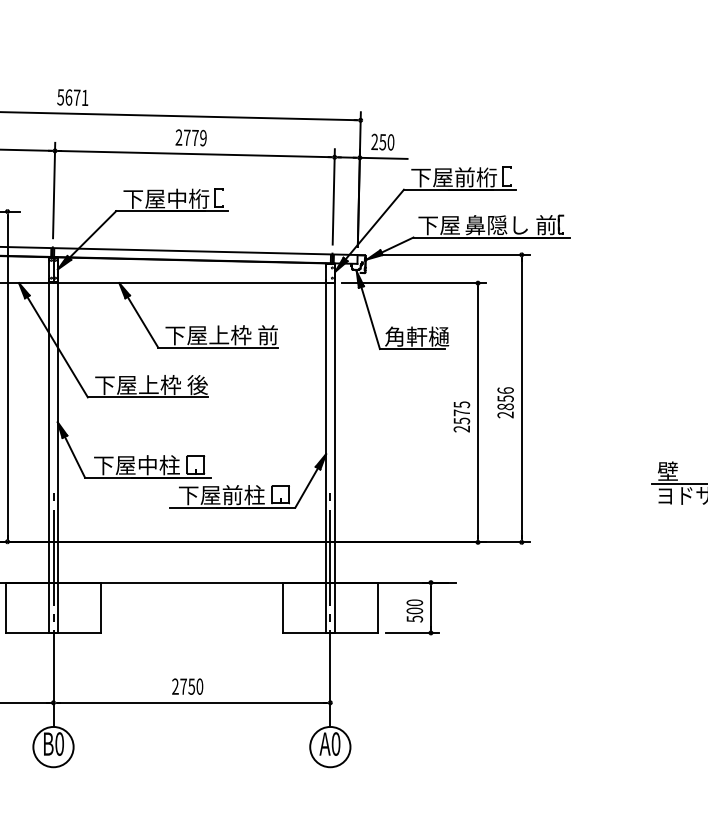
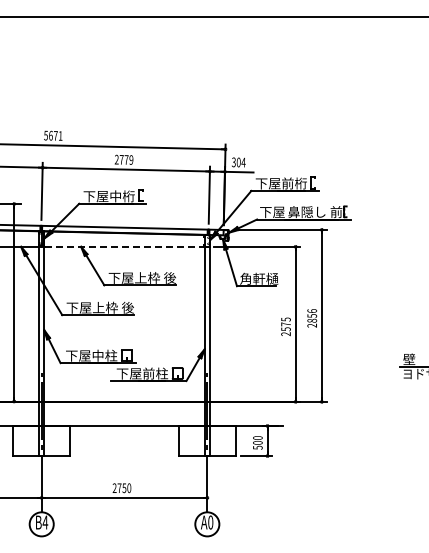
text: (382, 142) -> (238, 162), 250 -> 304
line: (193, 282) -> (125, 246), solid -> dashed
text: (267, 334) -> (169, 277), 上枠 前 -> 上枠 後
text: (59, 743) -> (45, 522), B0 -> B4

